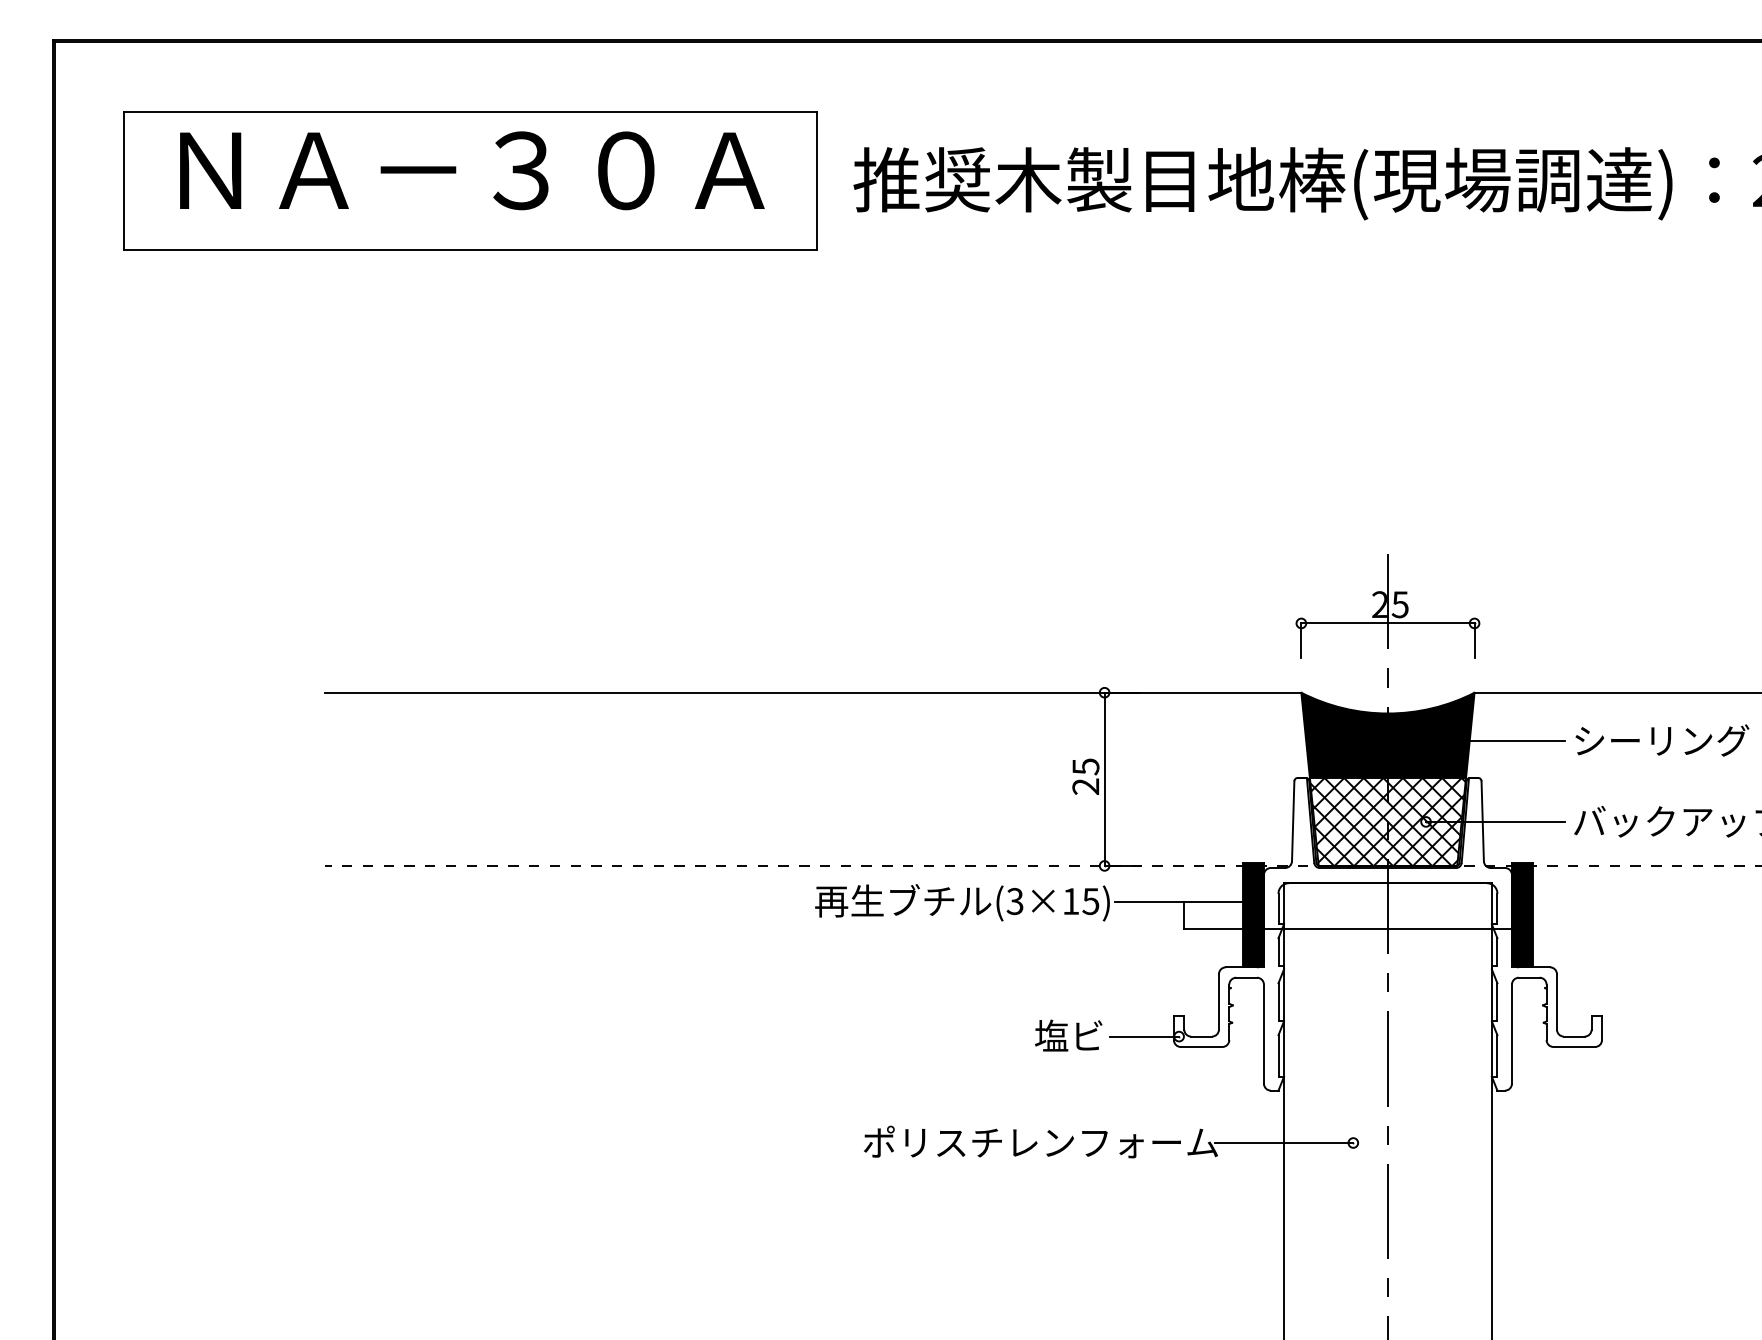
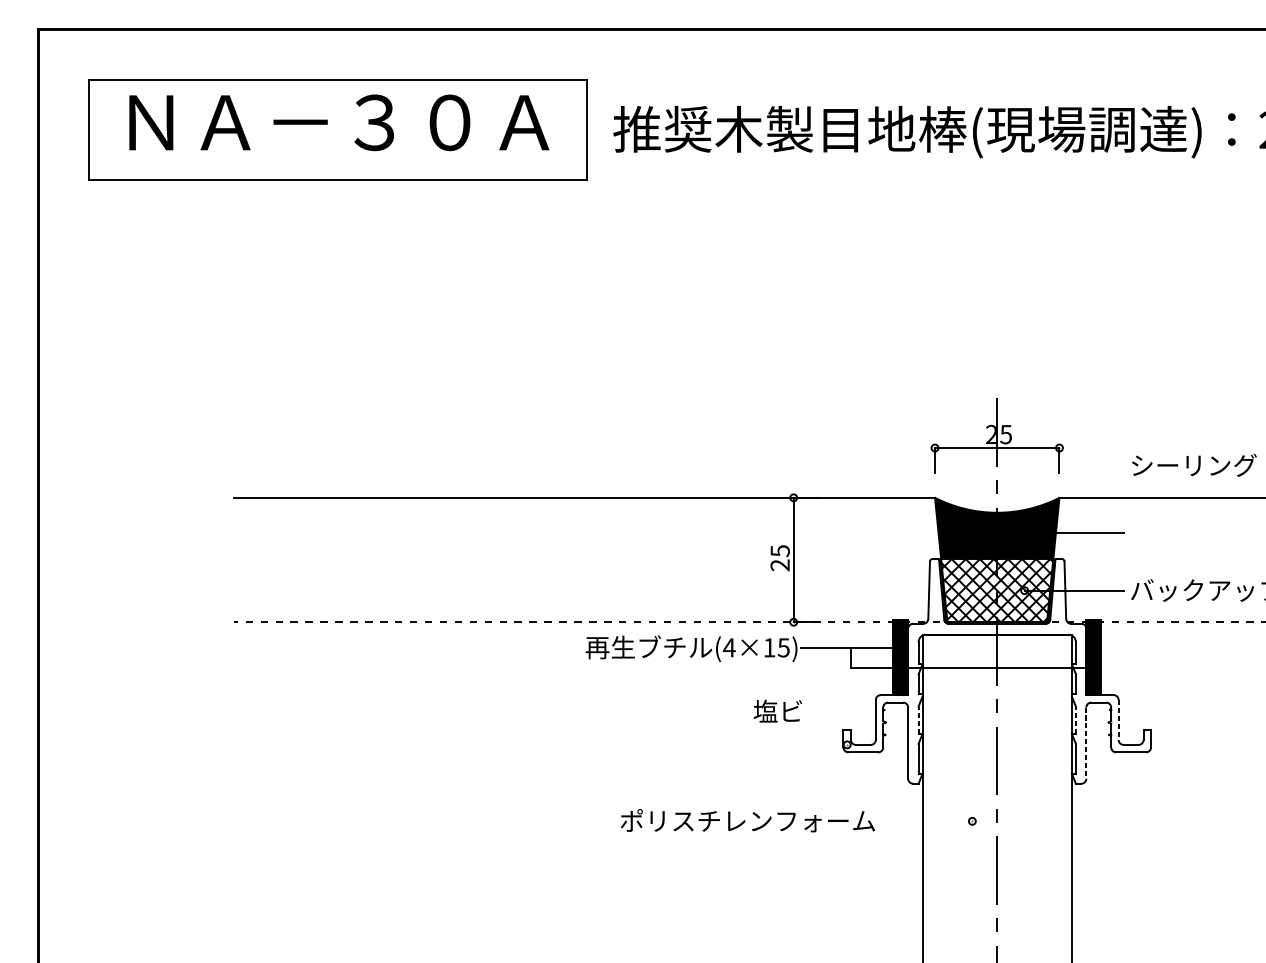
text: (1662, 740) -> (1194, 465), moved
text: (1015, 901) -> (729, 647), (3×15) -> (4×15)
line: (1278, 1001) -> (918, 719), solid -> dashed
line: (1497, 1001) -> (1075, 719), solid -> dashed
line: (1556, 1001) -> (1118, 719), solid -> dashed
line: (1511, 1034) -> (1086, 743), solid -> dashed
text: (1068, 1035) -> (777, 711), moved
line: (1144, 1036) -> (822, 744), removed
line: (1283, 1143) -> (922, 821), removed

